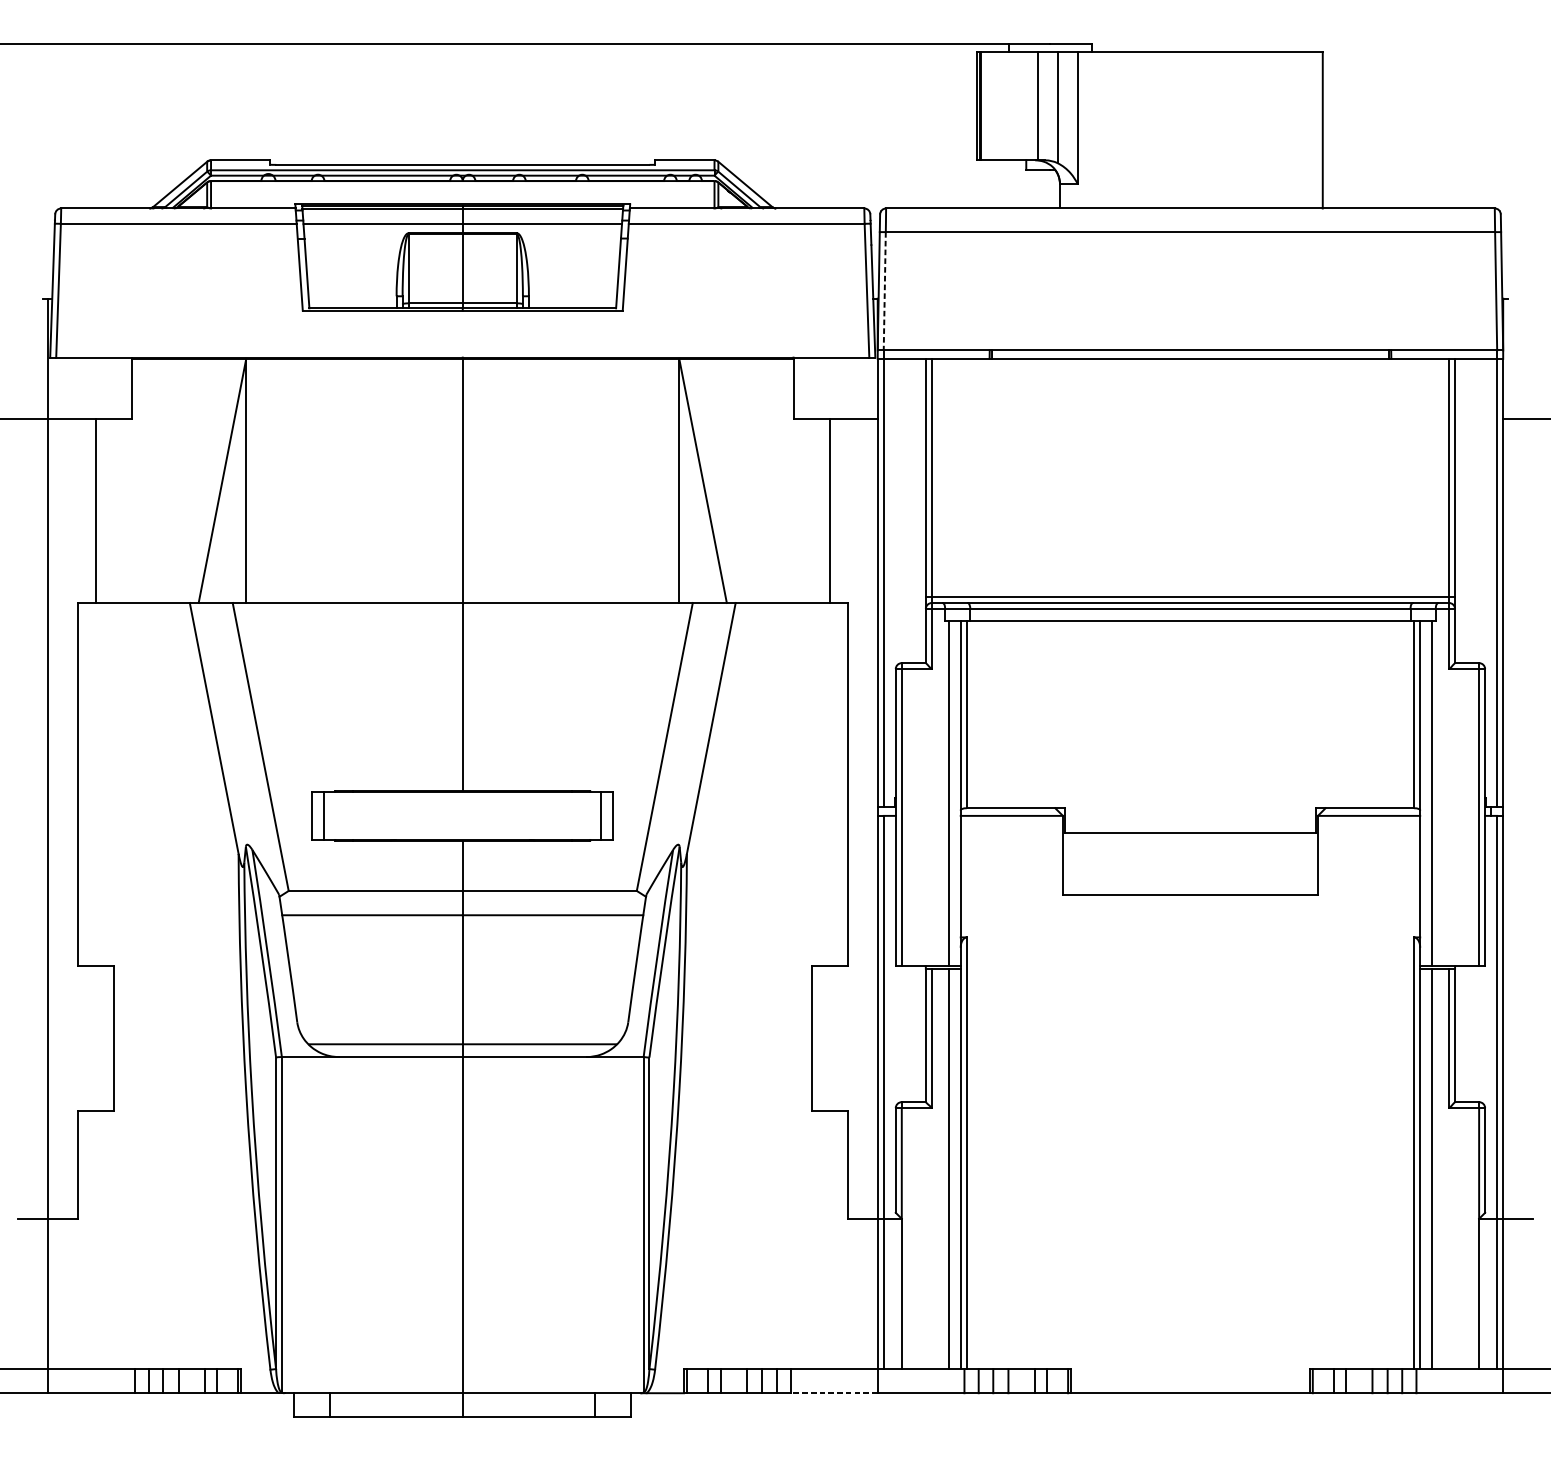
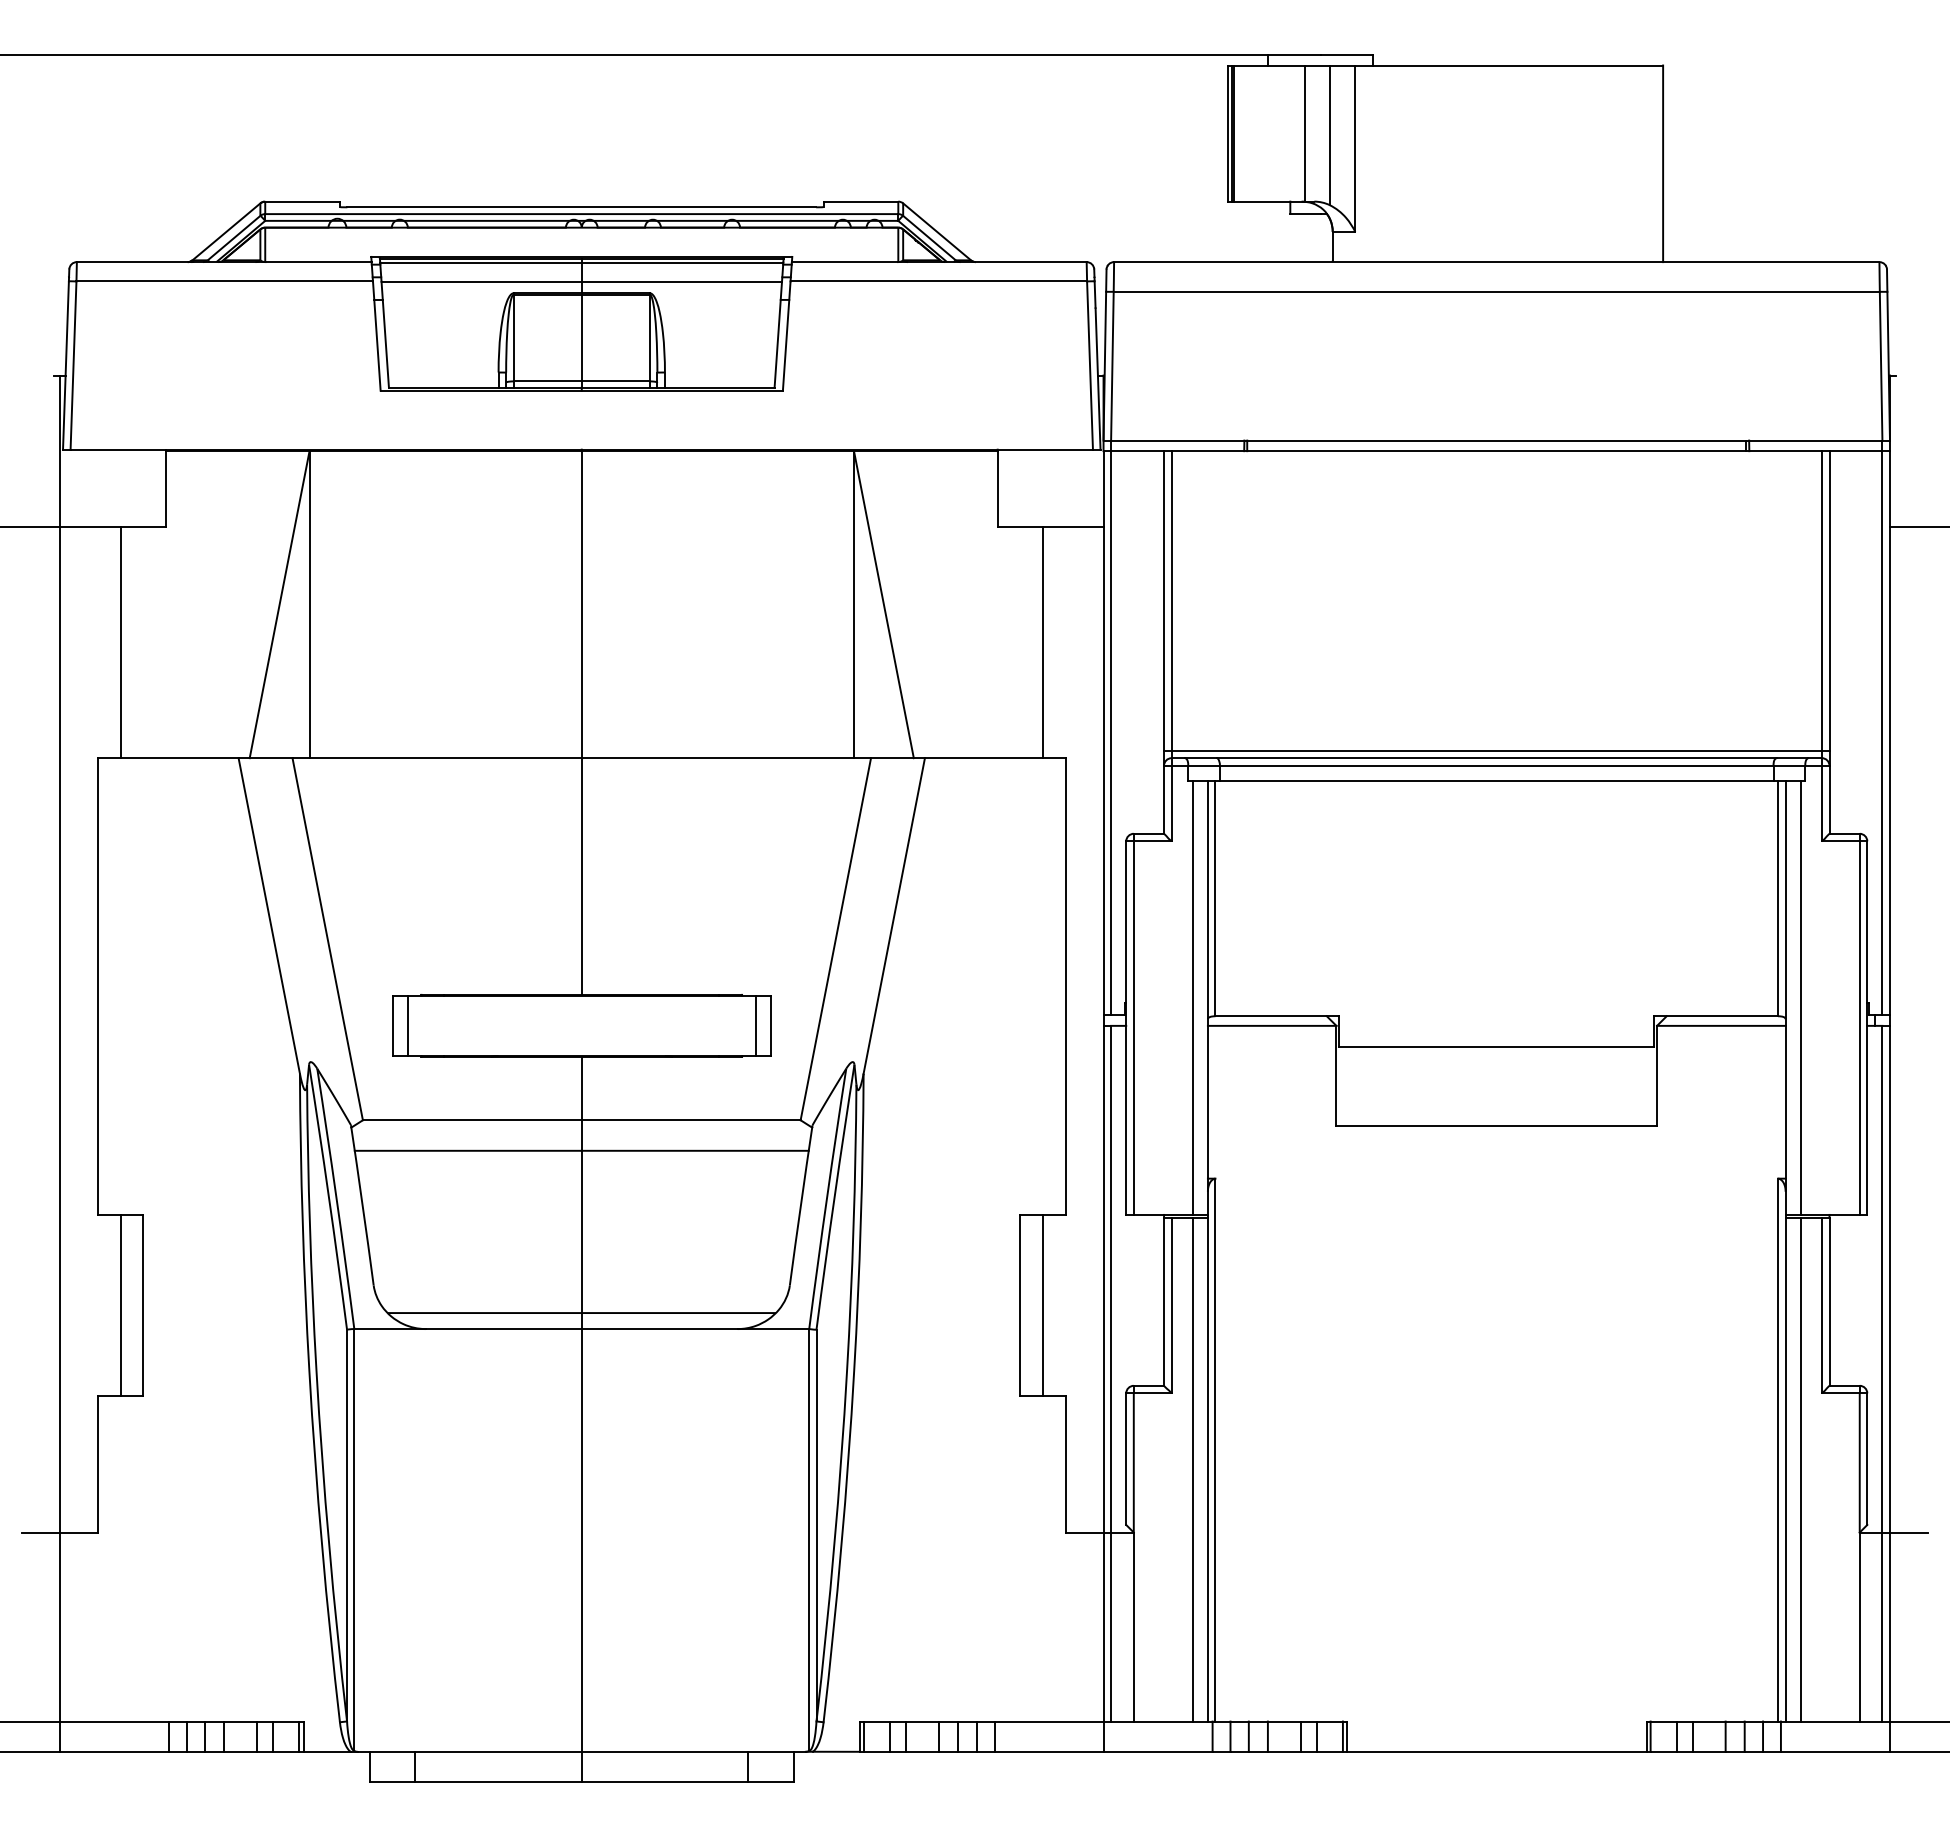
line: (884, 291) -> (1112, 366), dashed -> solid
line: (95, 1038) -> (120, 1305), added
line: (829, 1038) -> (1043, 1305), added
line: (834, 1392) -> (1049, 1751), dashed -> solid

